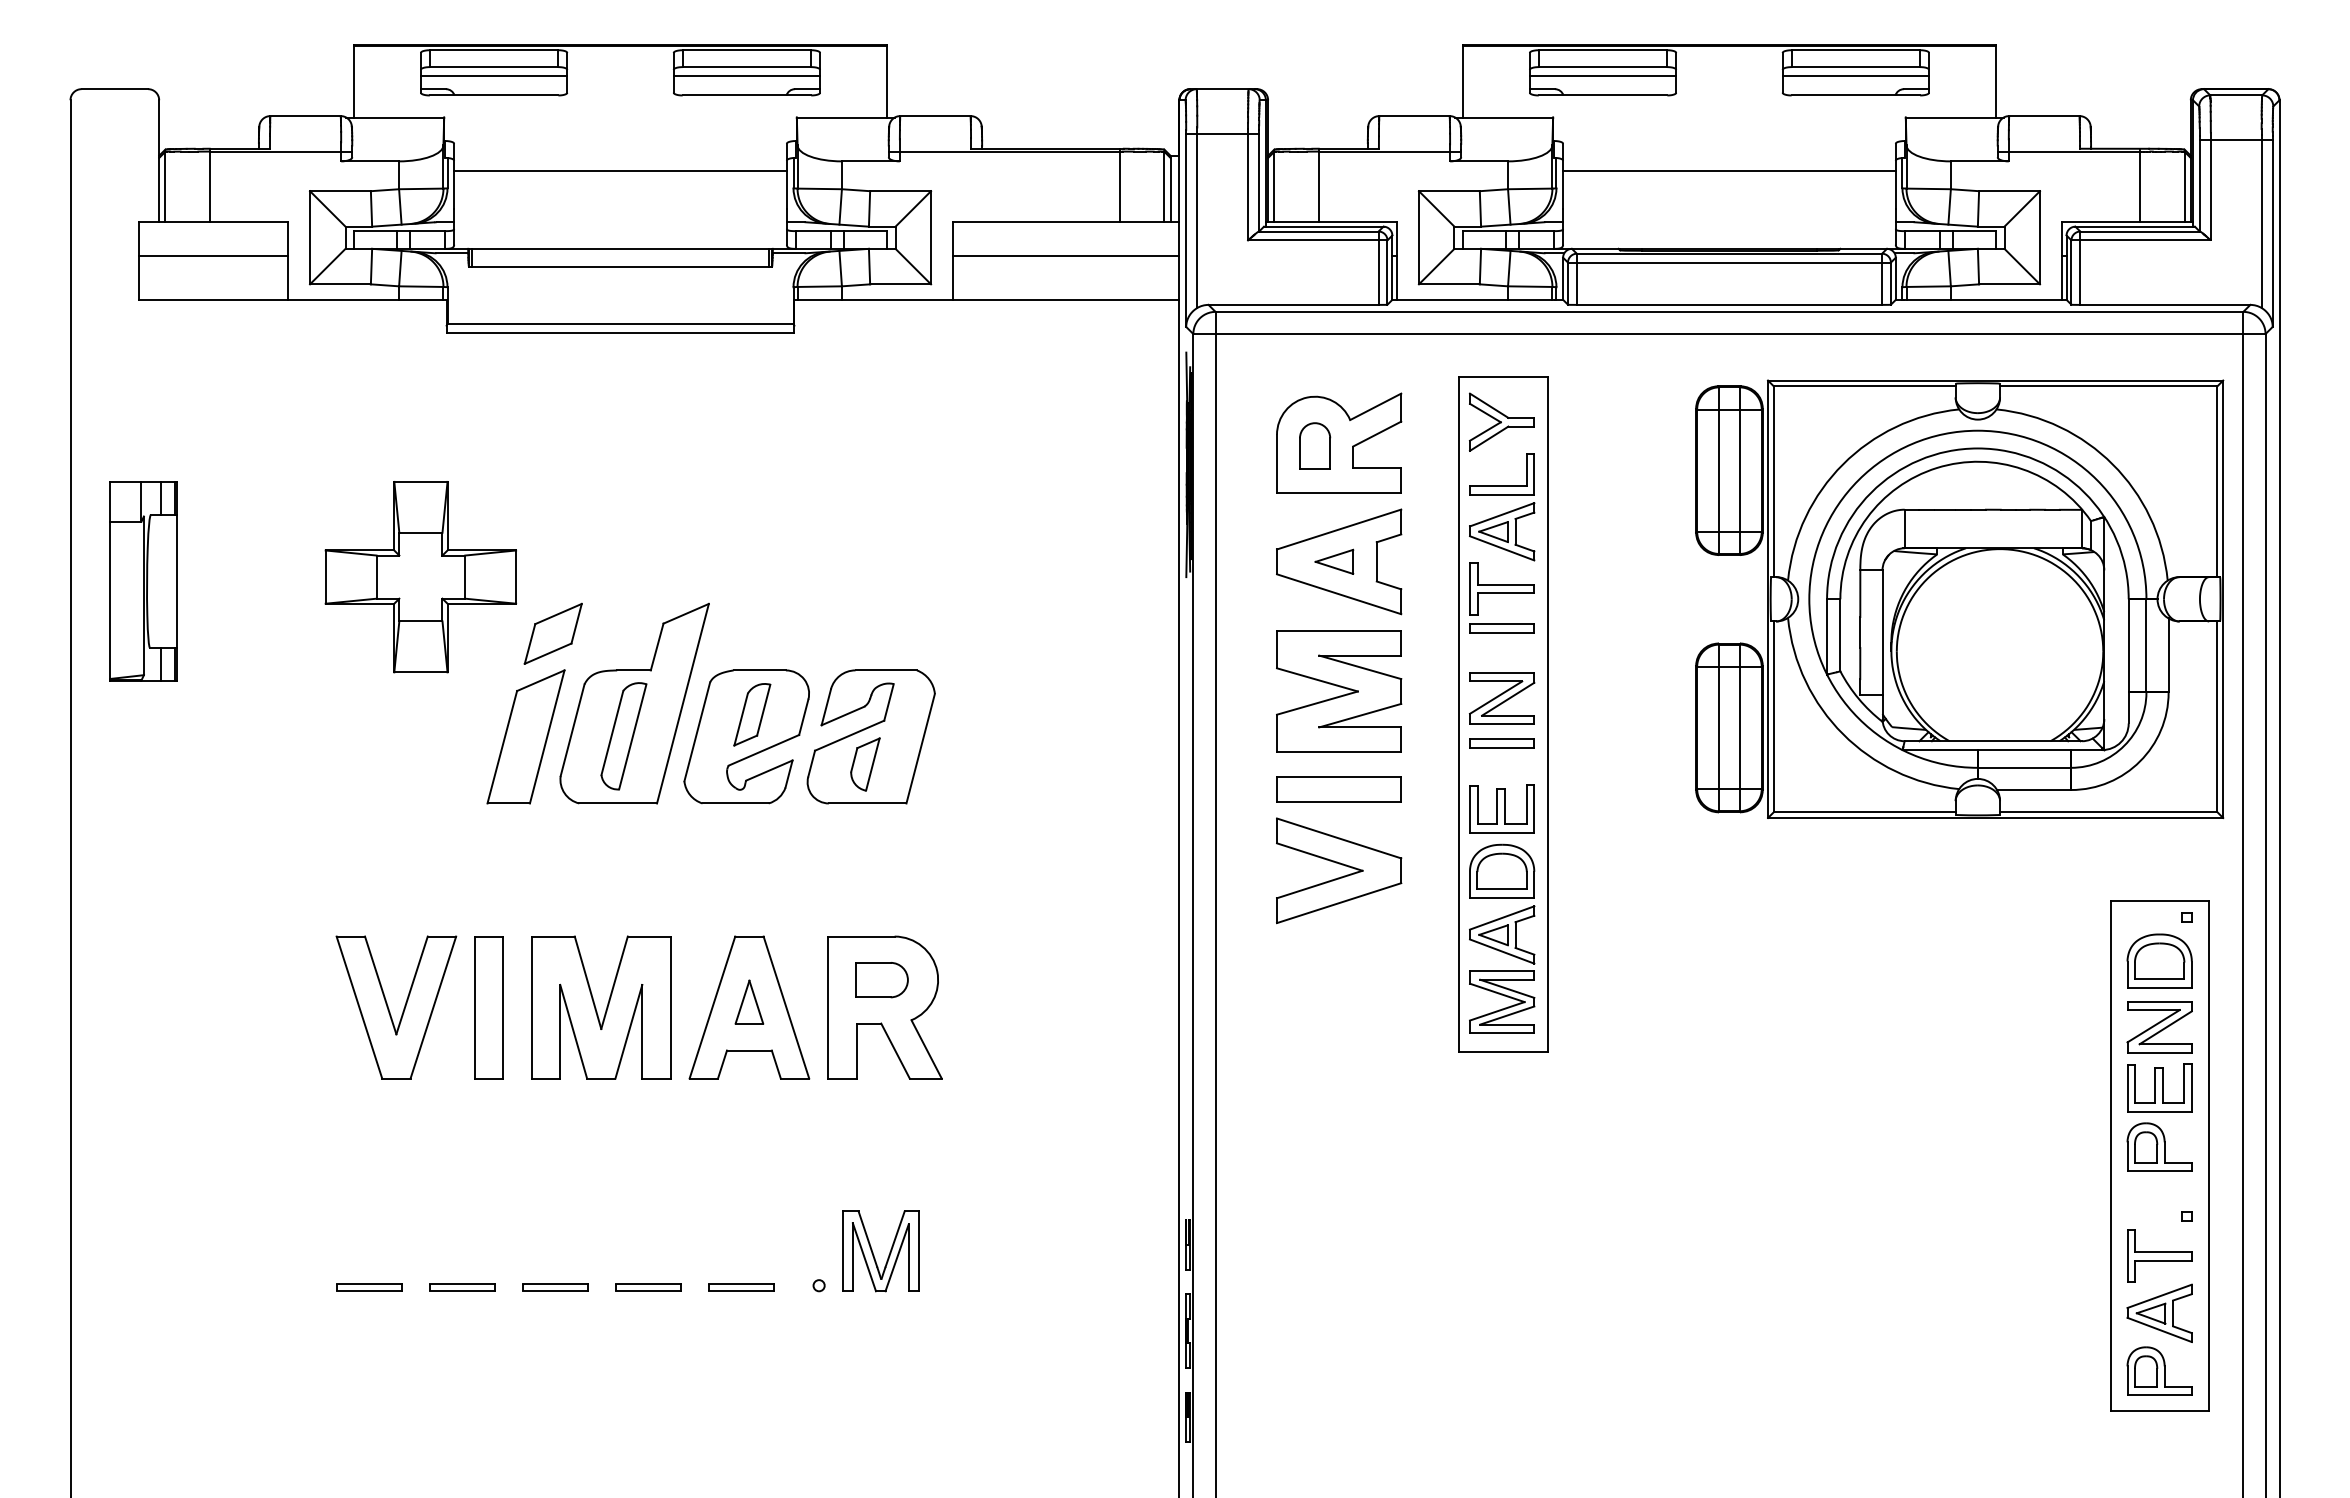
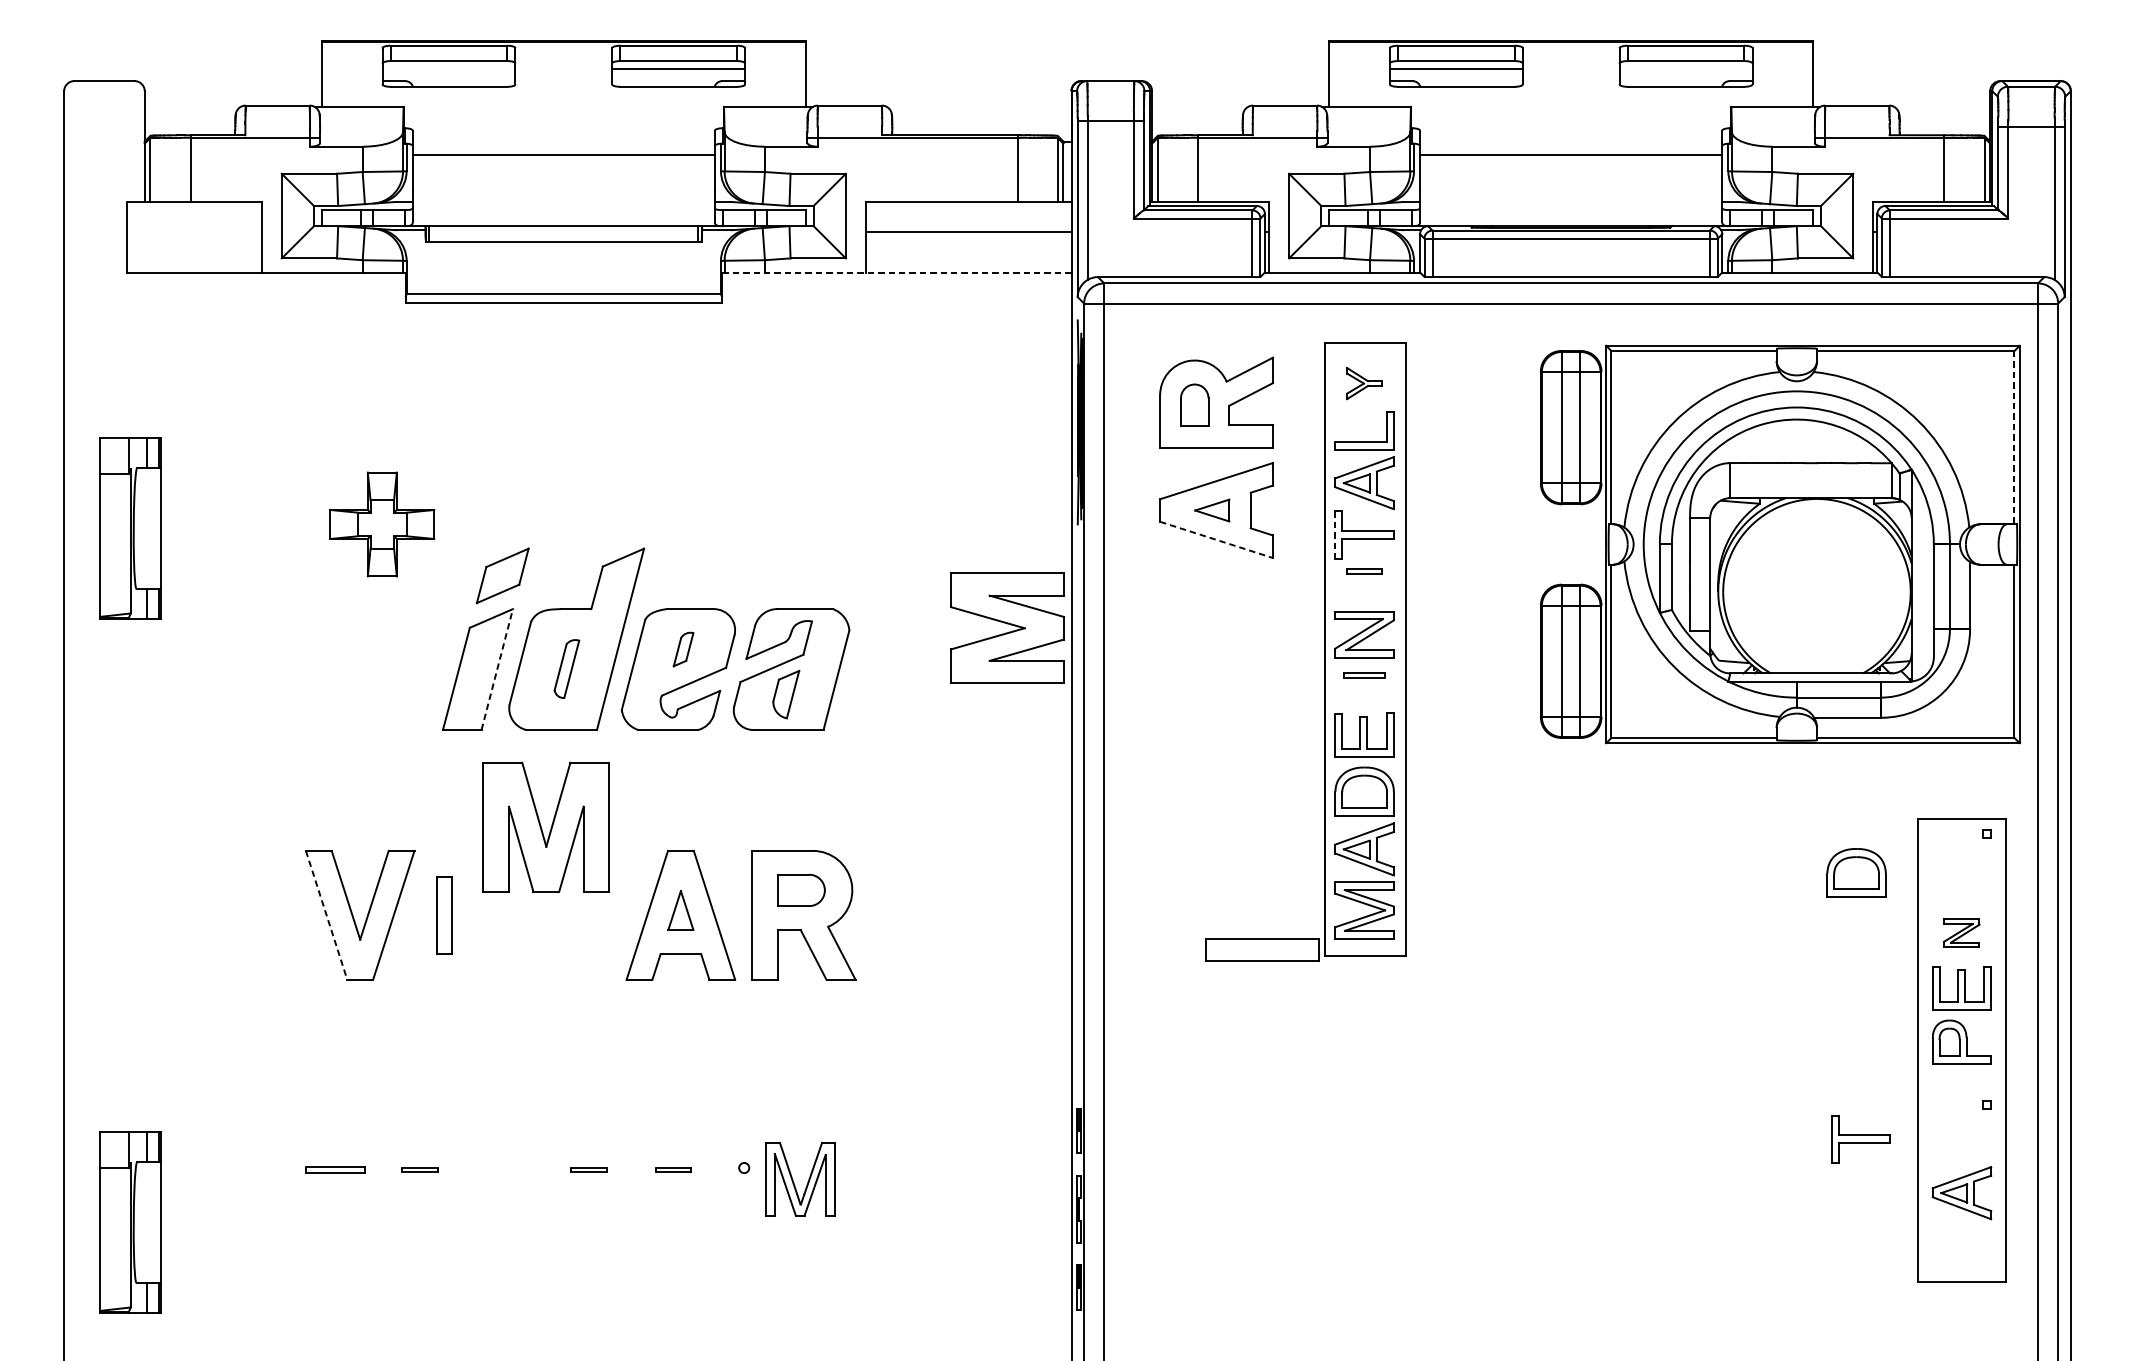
line: (493, 75) -> (448, 68), removed
line: (1855, 75) -> (1685, 68), removed
line: (213, 255) -> (194, 232), removed
line: (986, 299) -> (896, 272), solid -> dashed
part: (1501, 421) -> (1364, 382), size x0.6
line: (2217, 482) -> (2014, 438), solid -> dashed
part: (420, 577) -> (382, 524), size x0.6
line: (1469, 589) -> (1335, 535), solid -> dashed
line: (1339, 594) -> (1216, 540), solid -> dashed
part: (1501, 628) -> (1364, 571), size x0.6
part: (1339, 691) -> (1007, 628), moved
part: (752, 714) -> (683, 649), size x0.6
line: (547, 736) -> (497, 669), solid -> dashed
part: (623, 736) -> (566, 669), size x0.6
part: (1501, 743) -> (1364, 675), size x0.7
part: (1338, 789) -> (1262, 949), moved
part: (1339, 870) -> (1216, 790), removed
part: (2159, 960) -> (1856, 872), moved
line: (359, 1007) -> (326, 915), solid -> dashed
part: (488, 1007) -> (443, 915), size x0.6
part: (601, 1007) -> (546, 827), moved
part: (2159, 1027) -> (1961, 933), size x0.6
part: (873, 1252) -> (793, 1180), moved
part: (2159, 1255) -> (1860, 1138), moved
part: (462, 1287) -> (420, 1169), size x0.6
part: (555, 1287) -> (504, 1169), removed
part: (648, 1287) -> (589, 1169), size x0.6
part: (741, 1287) -> (673, 1169), size x0.6
part: (143, 1345) -> (130, 1222), added
part: (2159, 1370) -> (1961, 1245), removed

